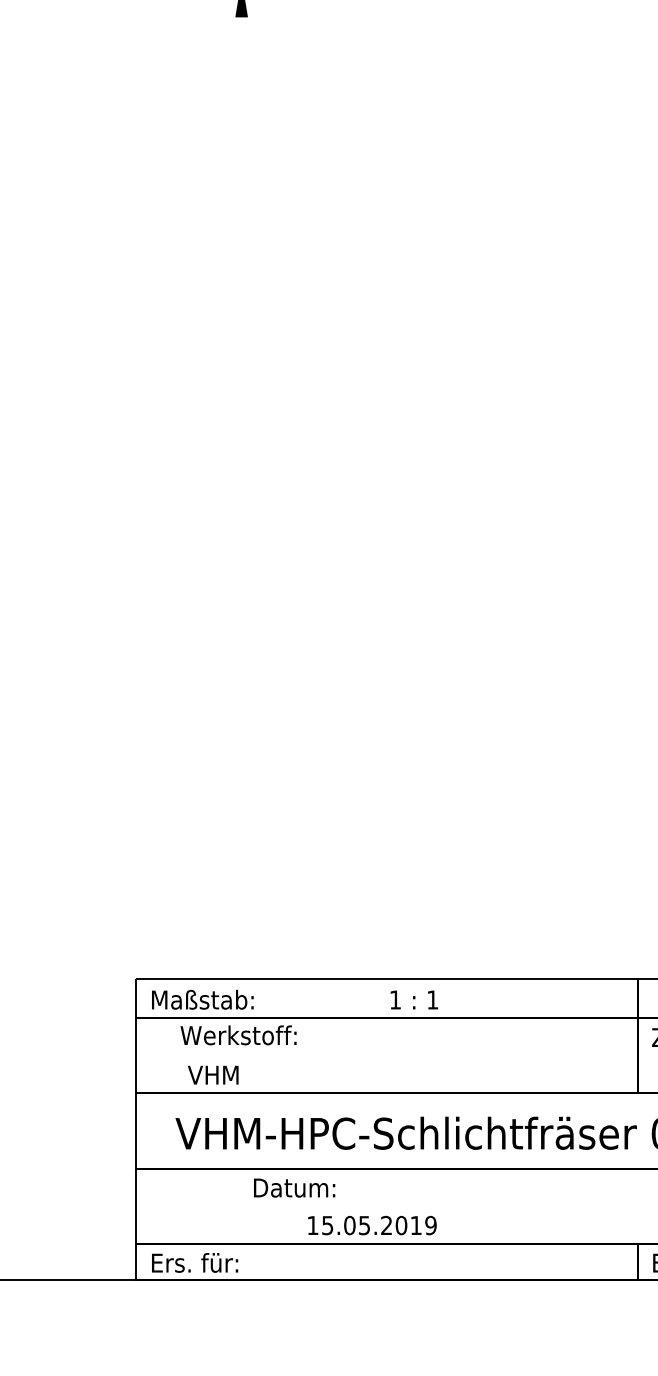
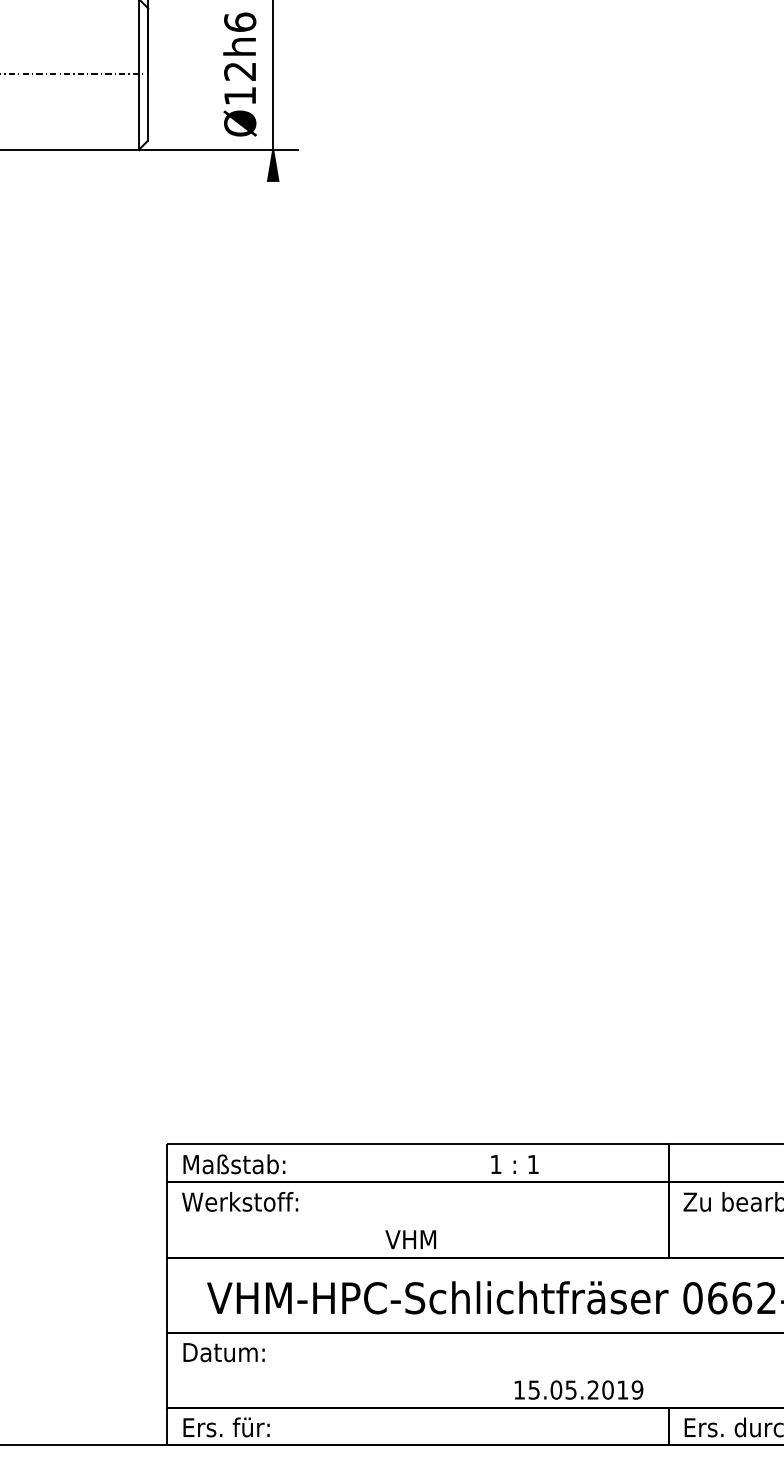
text: (413, 999) -> (514, 1164), moved
text: (238, 1034) -> (240, 1201), moved
text: (212, 1074) -> (410, 1239), moved
text: (293, 1187) -> (223, 1352), moved
text: (371, 1224) -> (578, 1389), moved

